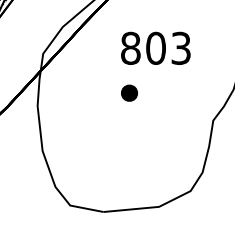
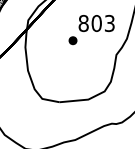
text: (155, 48) -> (96, 23), moved

